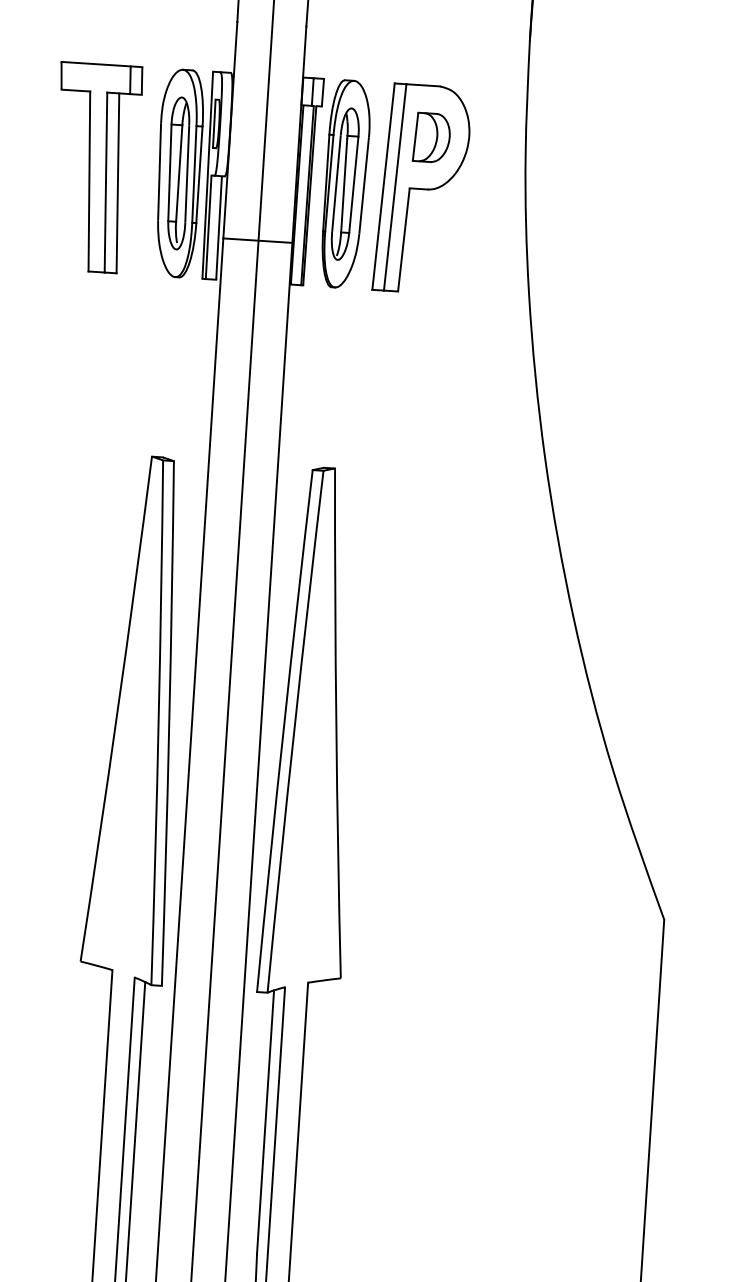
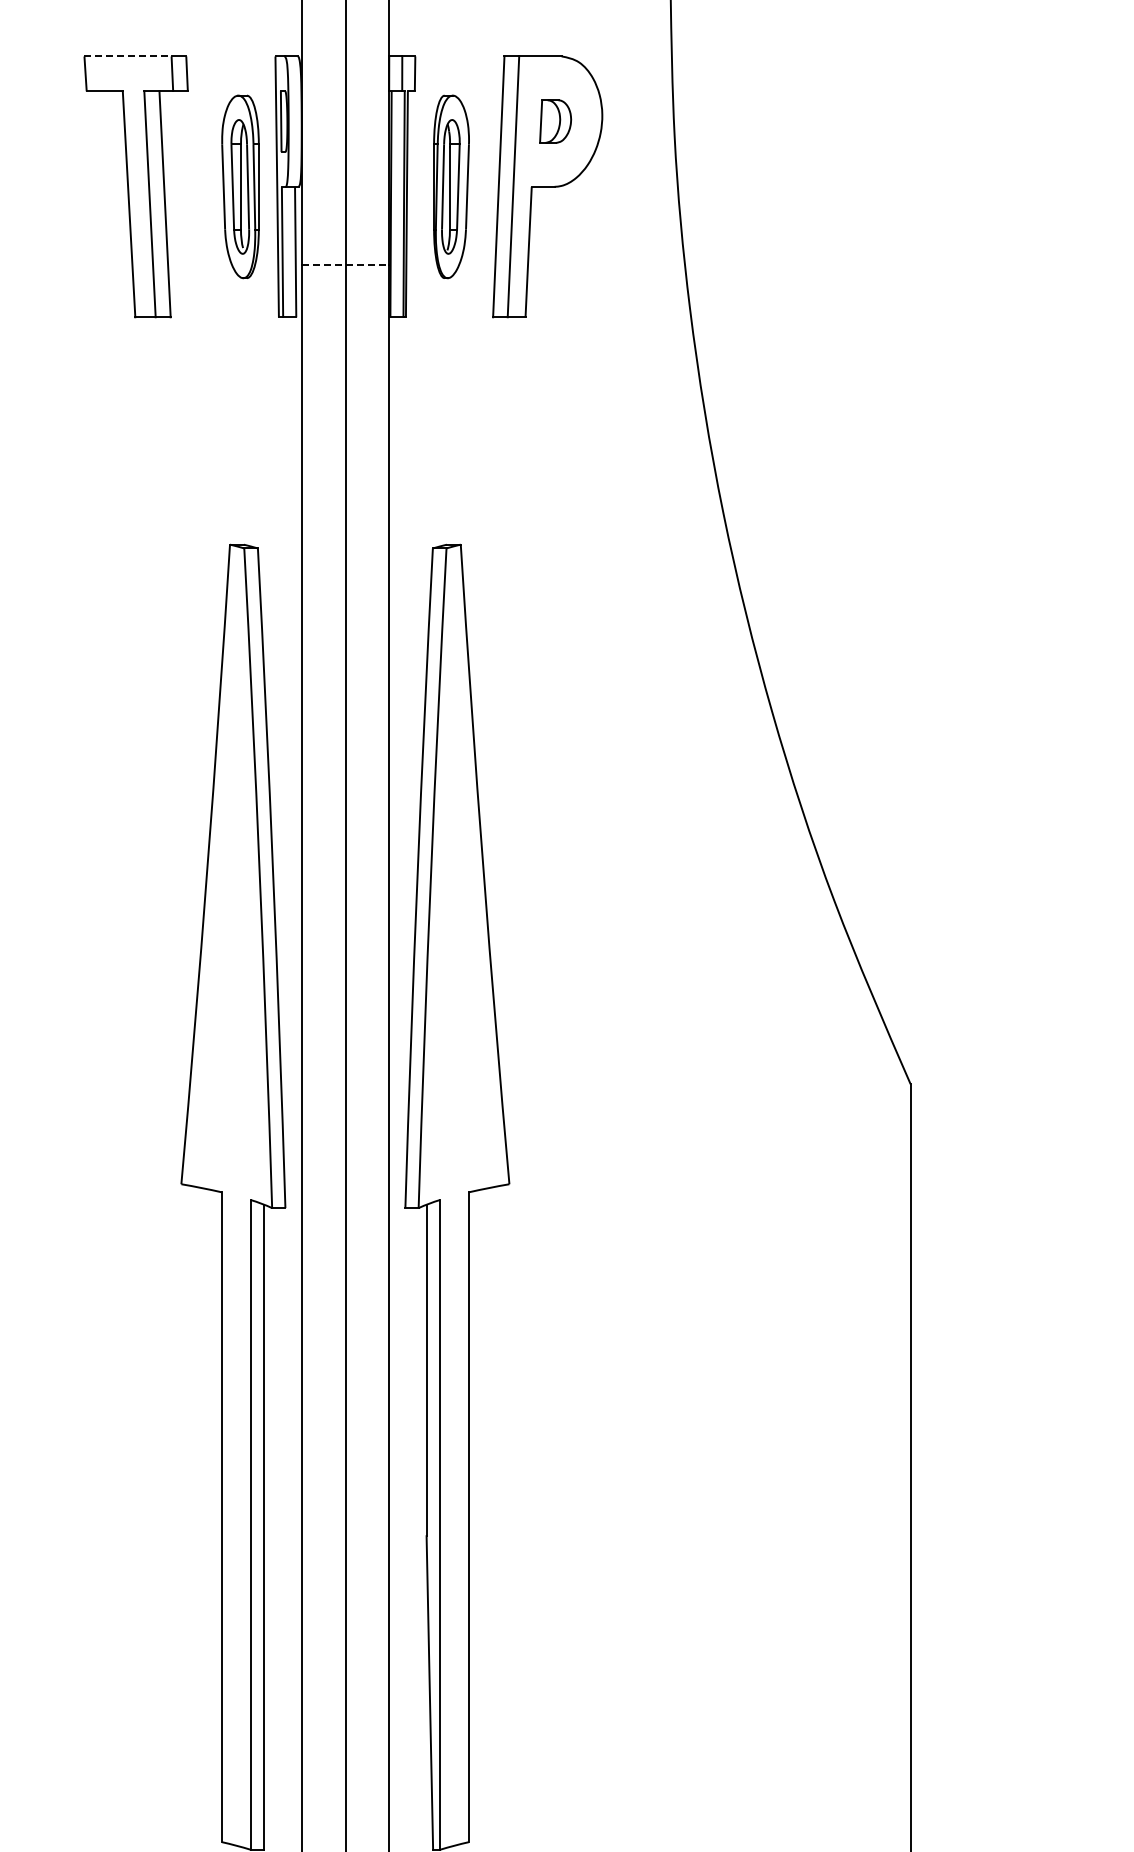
line: (96, 64) -> (128, 56), solid -> dashed
part: (431, 137) -> (555, 121), size x0.7
part: (178, 173) -> (240, 186), size x0.7
part: (346, 183) -> (451, 186), size x0.7
line: (257, 240) -> (345, 264), solid -> dashed

